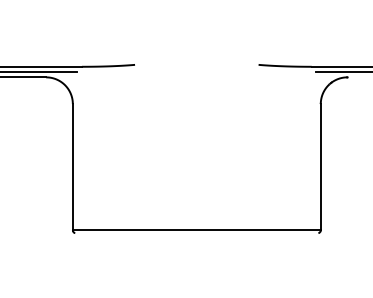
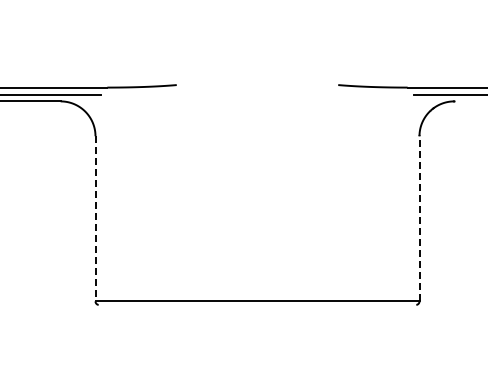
line: (72, 166) -> (95, 218), solid -> dashed
line: (320, 166) -> (419, 218), solid -> dashed

